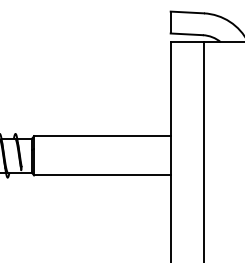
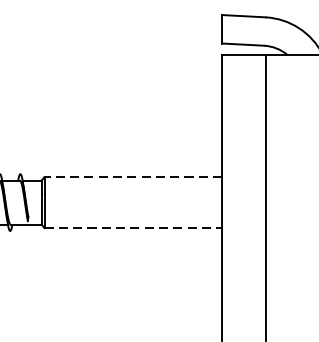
line: (101, 136) -> (132, 177), solid -> dashed
line: (102, 175) -> (133, 228), solid -> dashed

